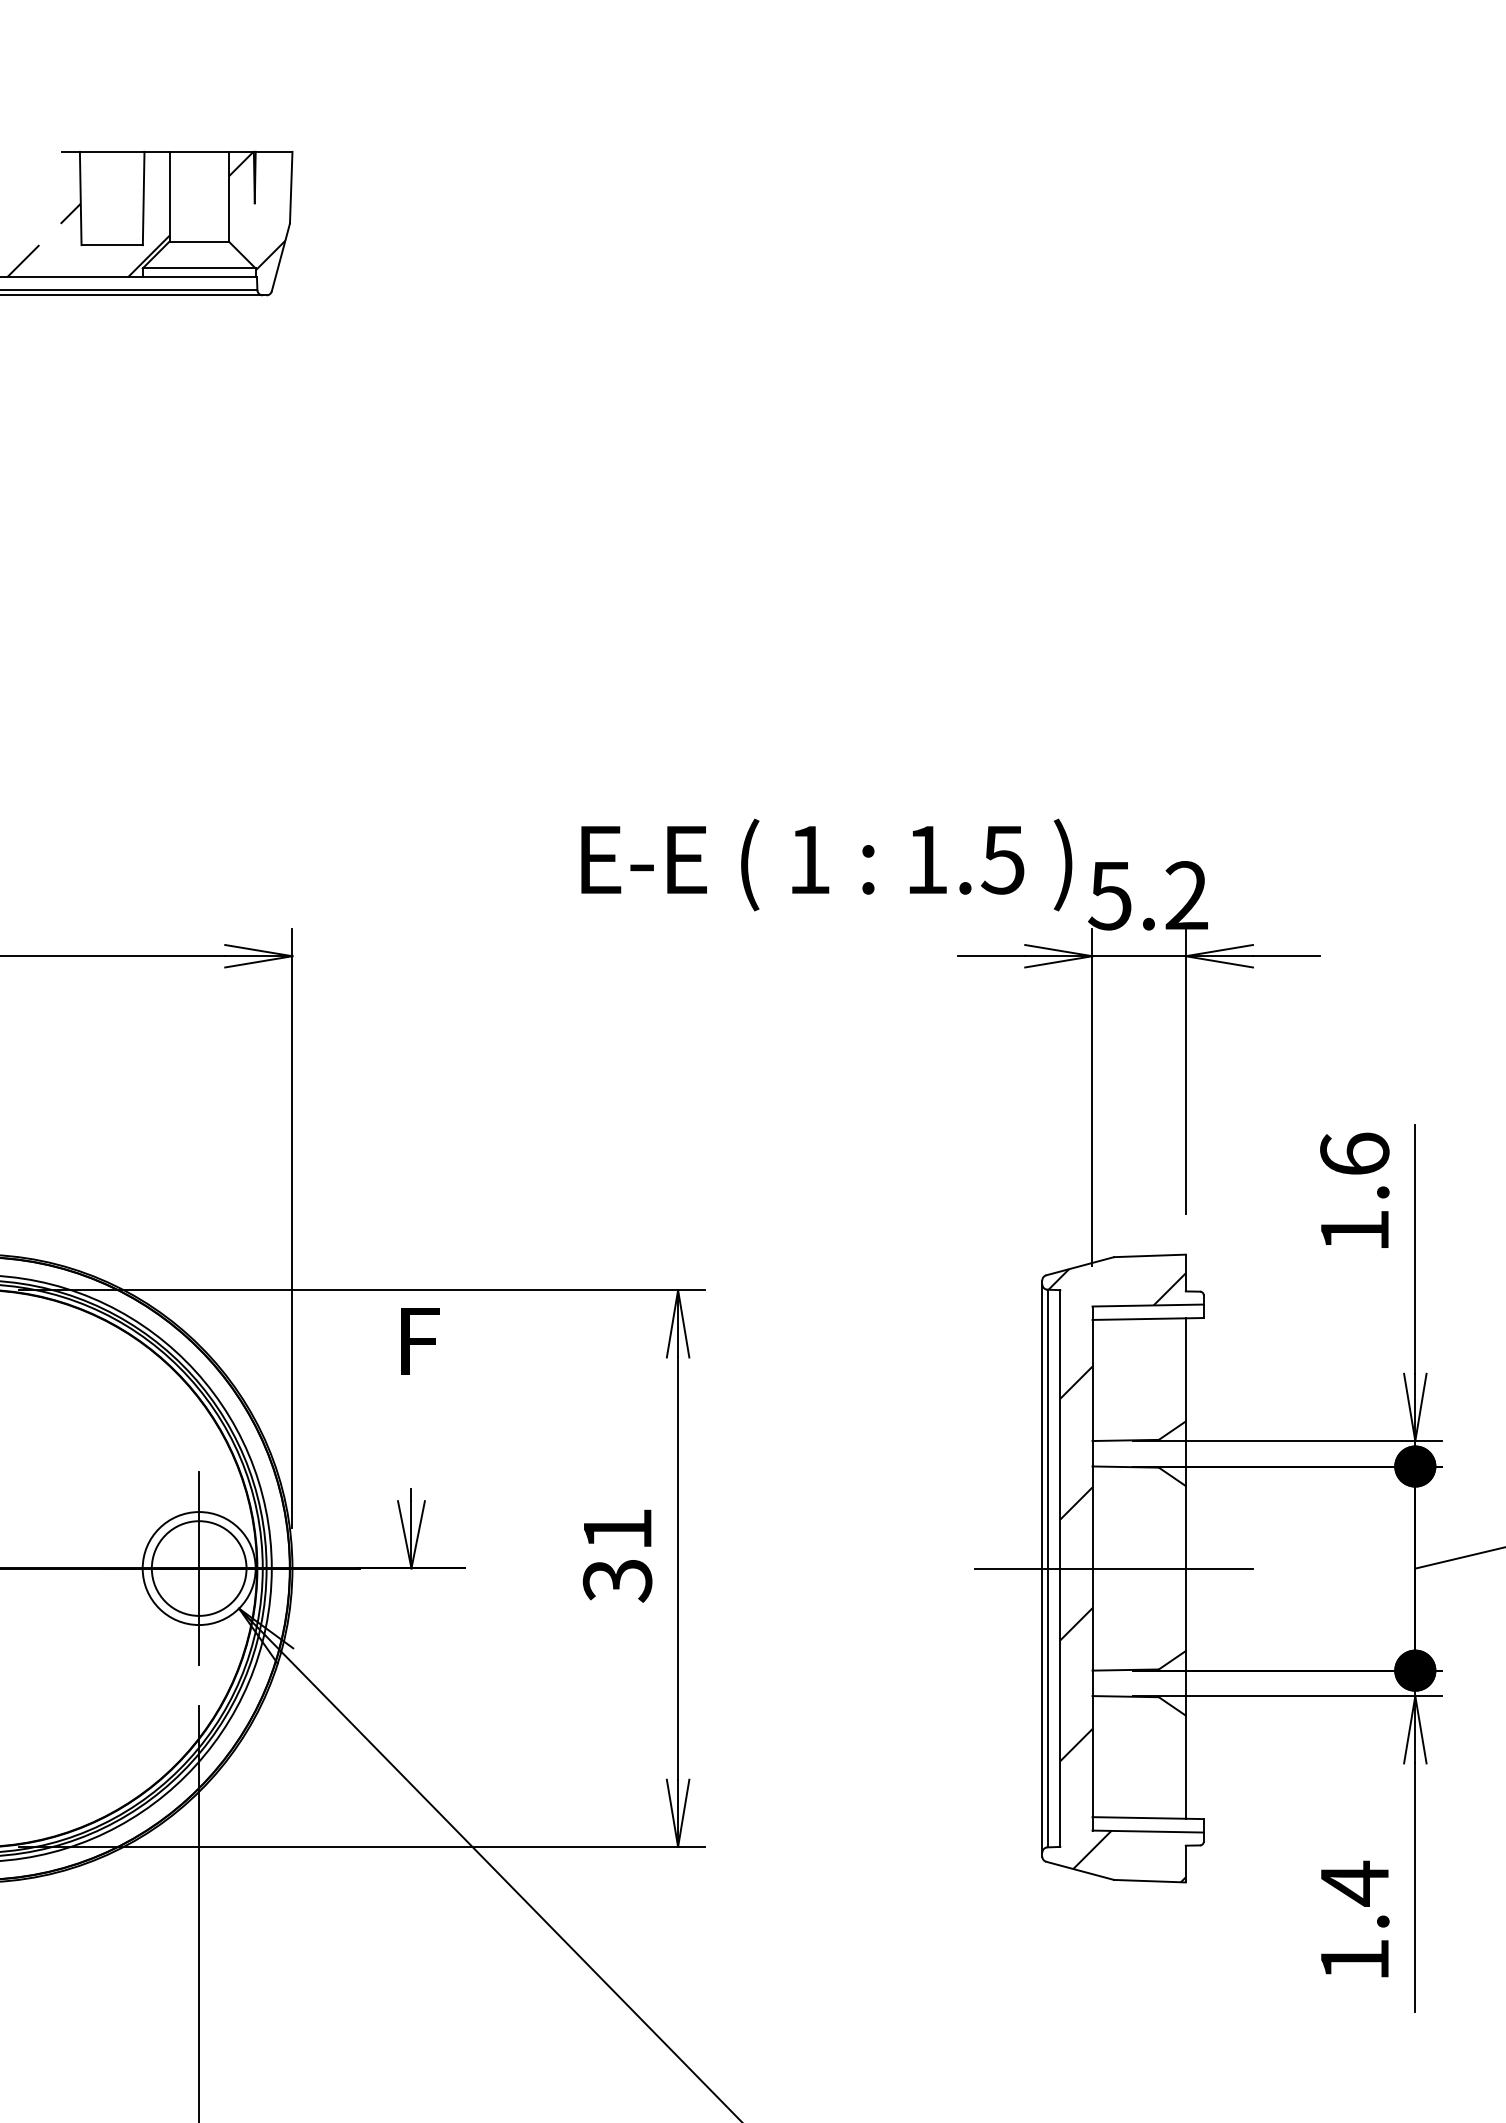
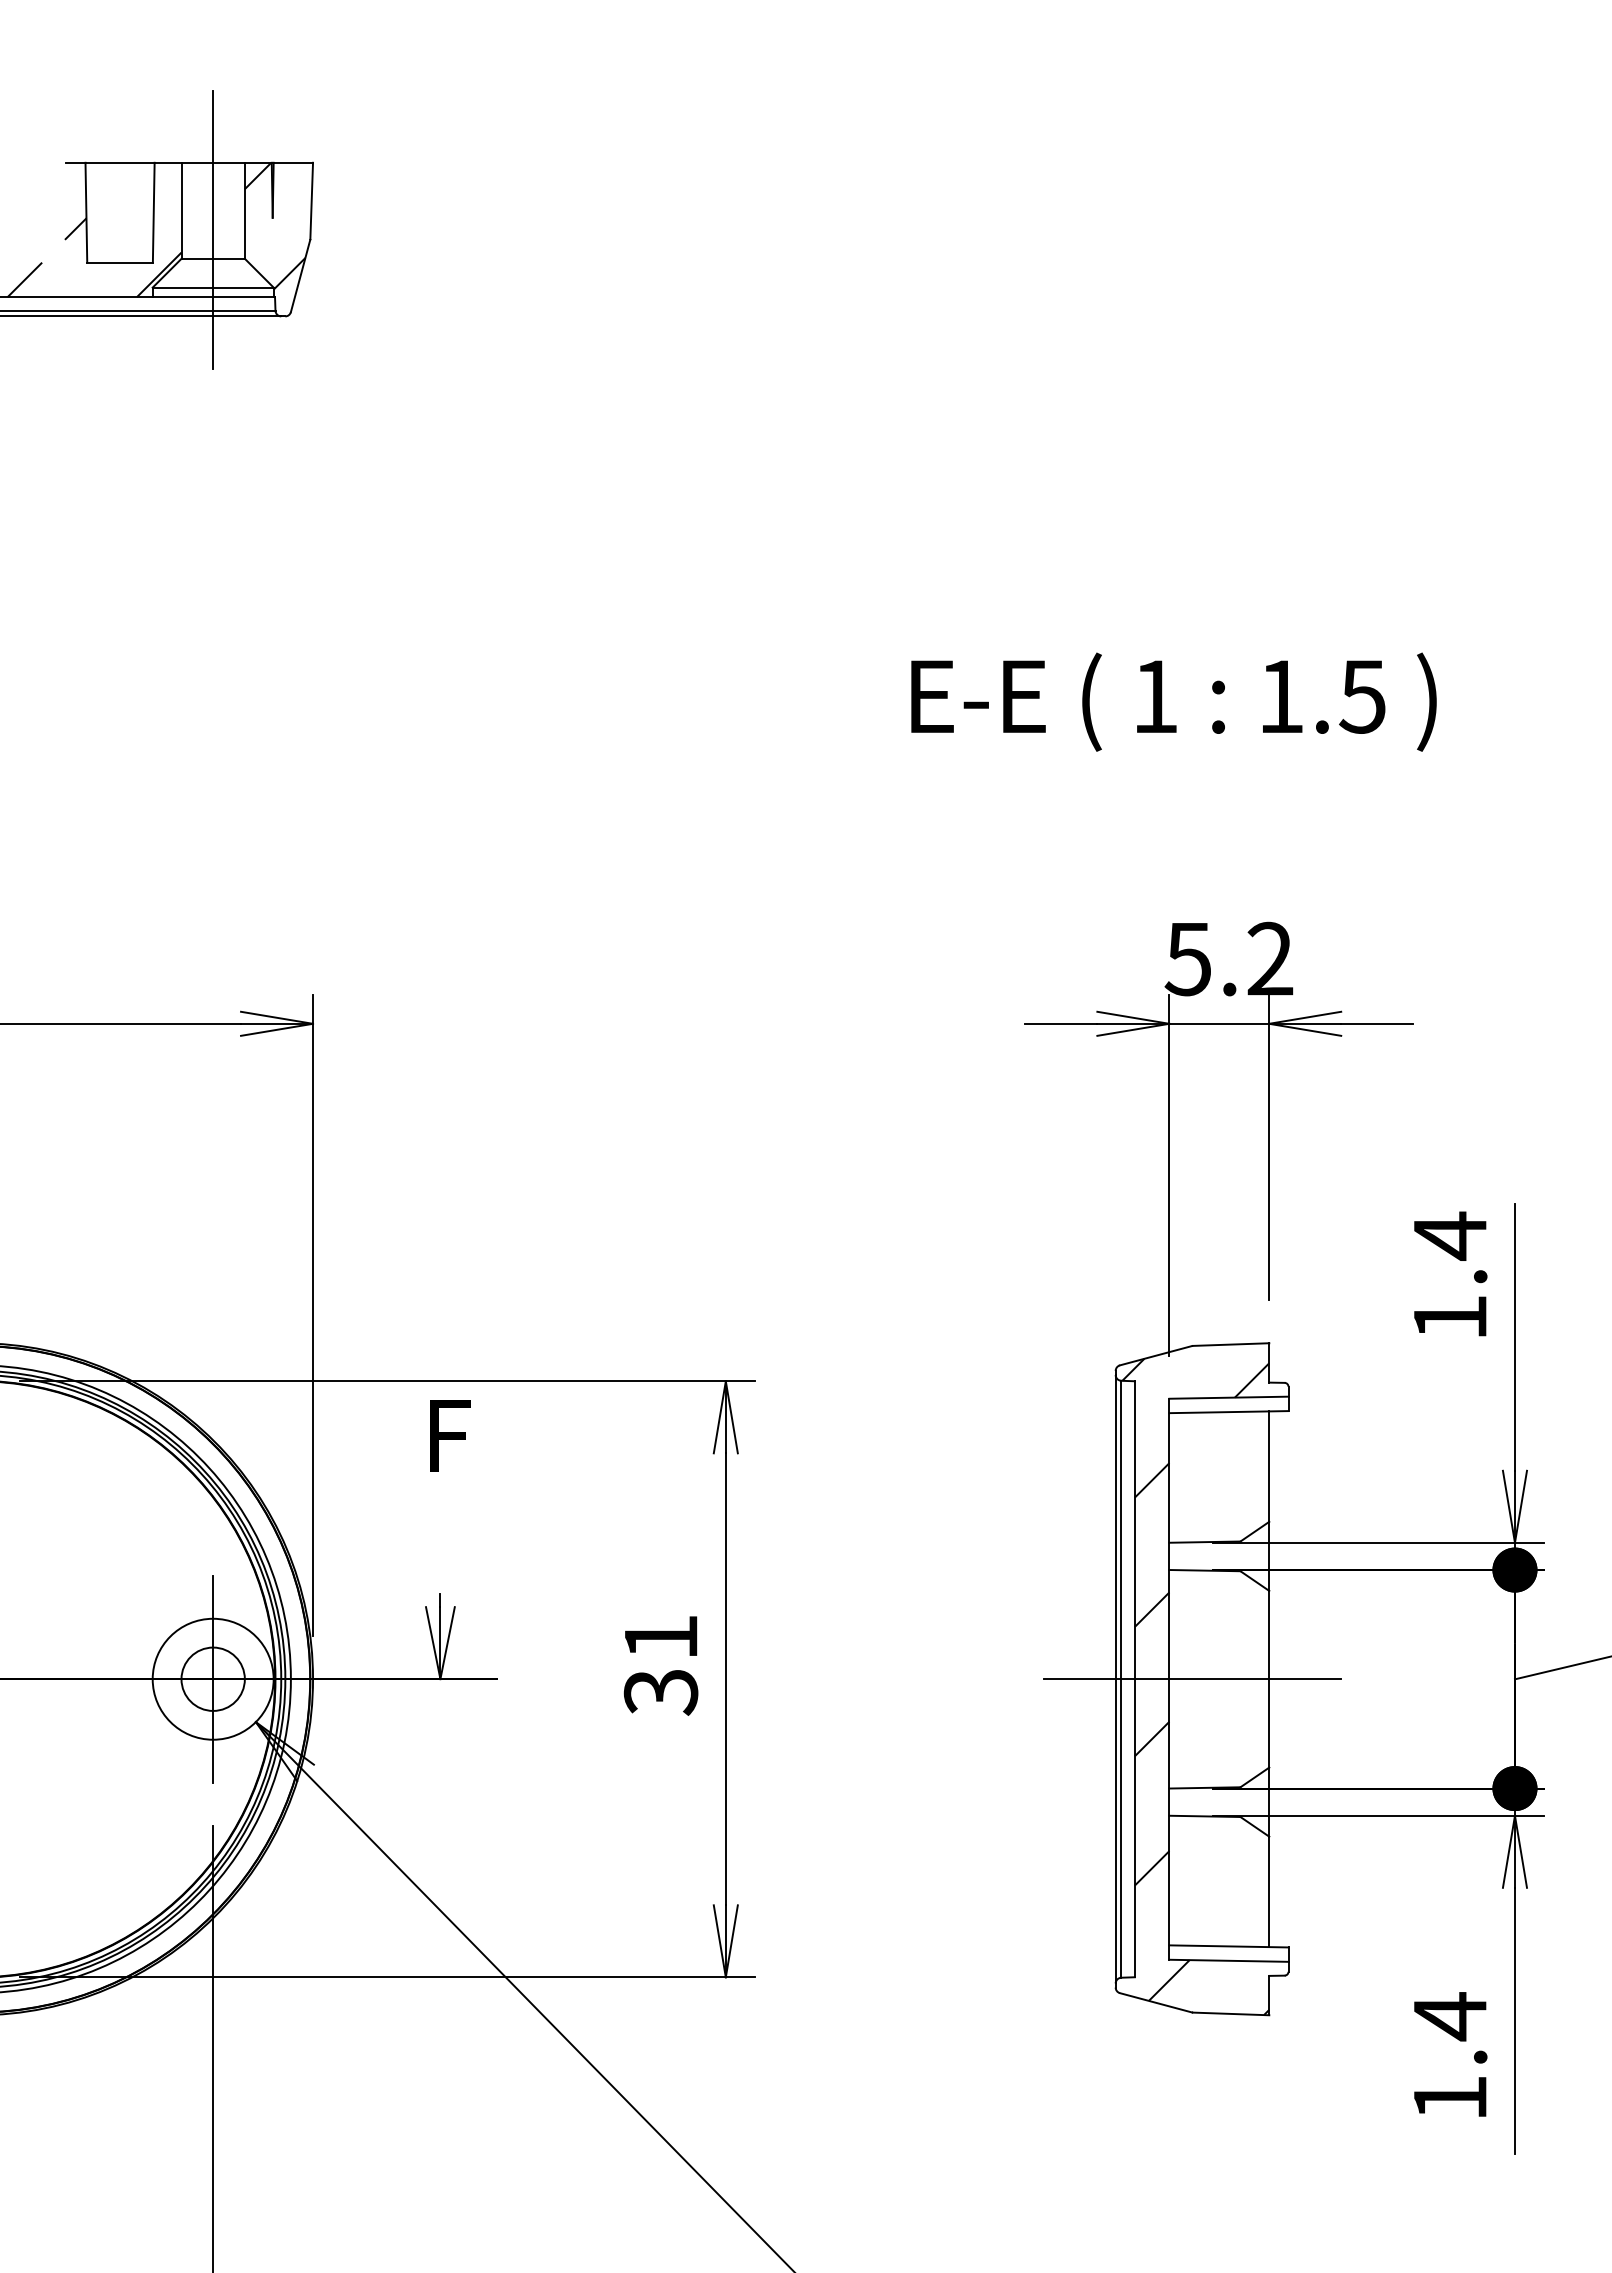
line: (199, 214) -> (213, 229), added
text: (826, 864) -> (1173, 701), moved
text: (1355, 1153) -> (1450, 1235), 1.6 -> 1.4
circle: (198, 1567) -> (212, 1678), size x0.62

